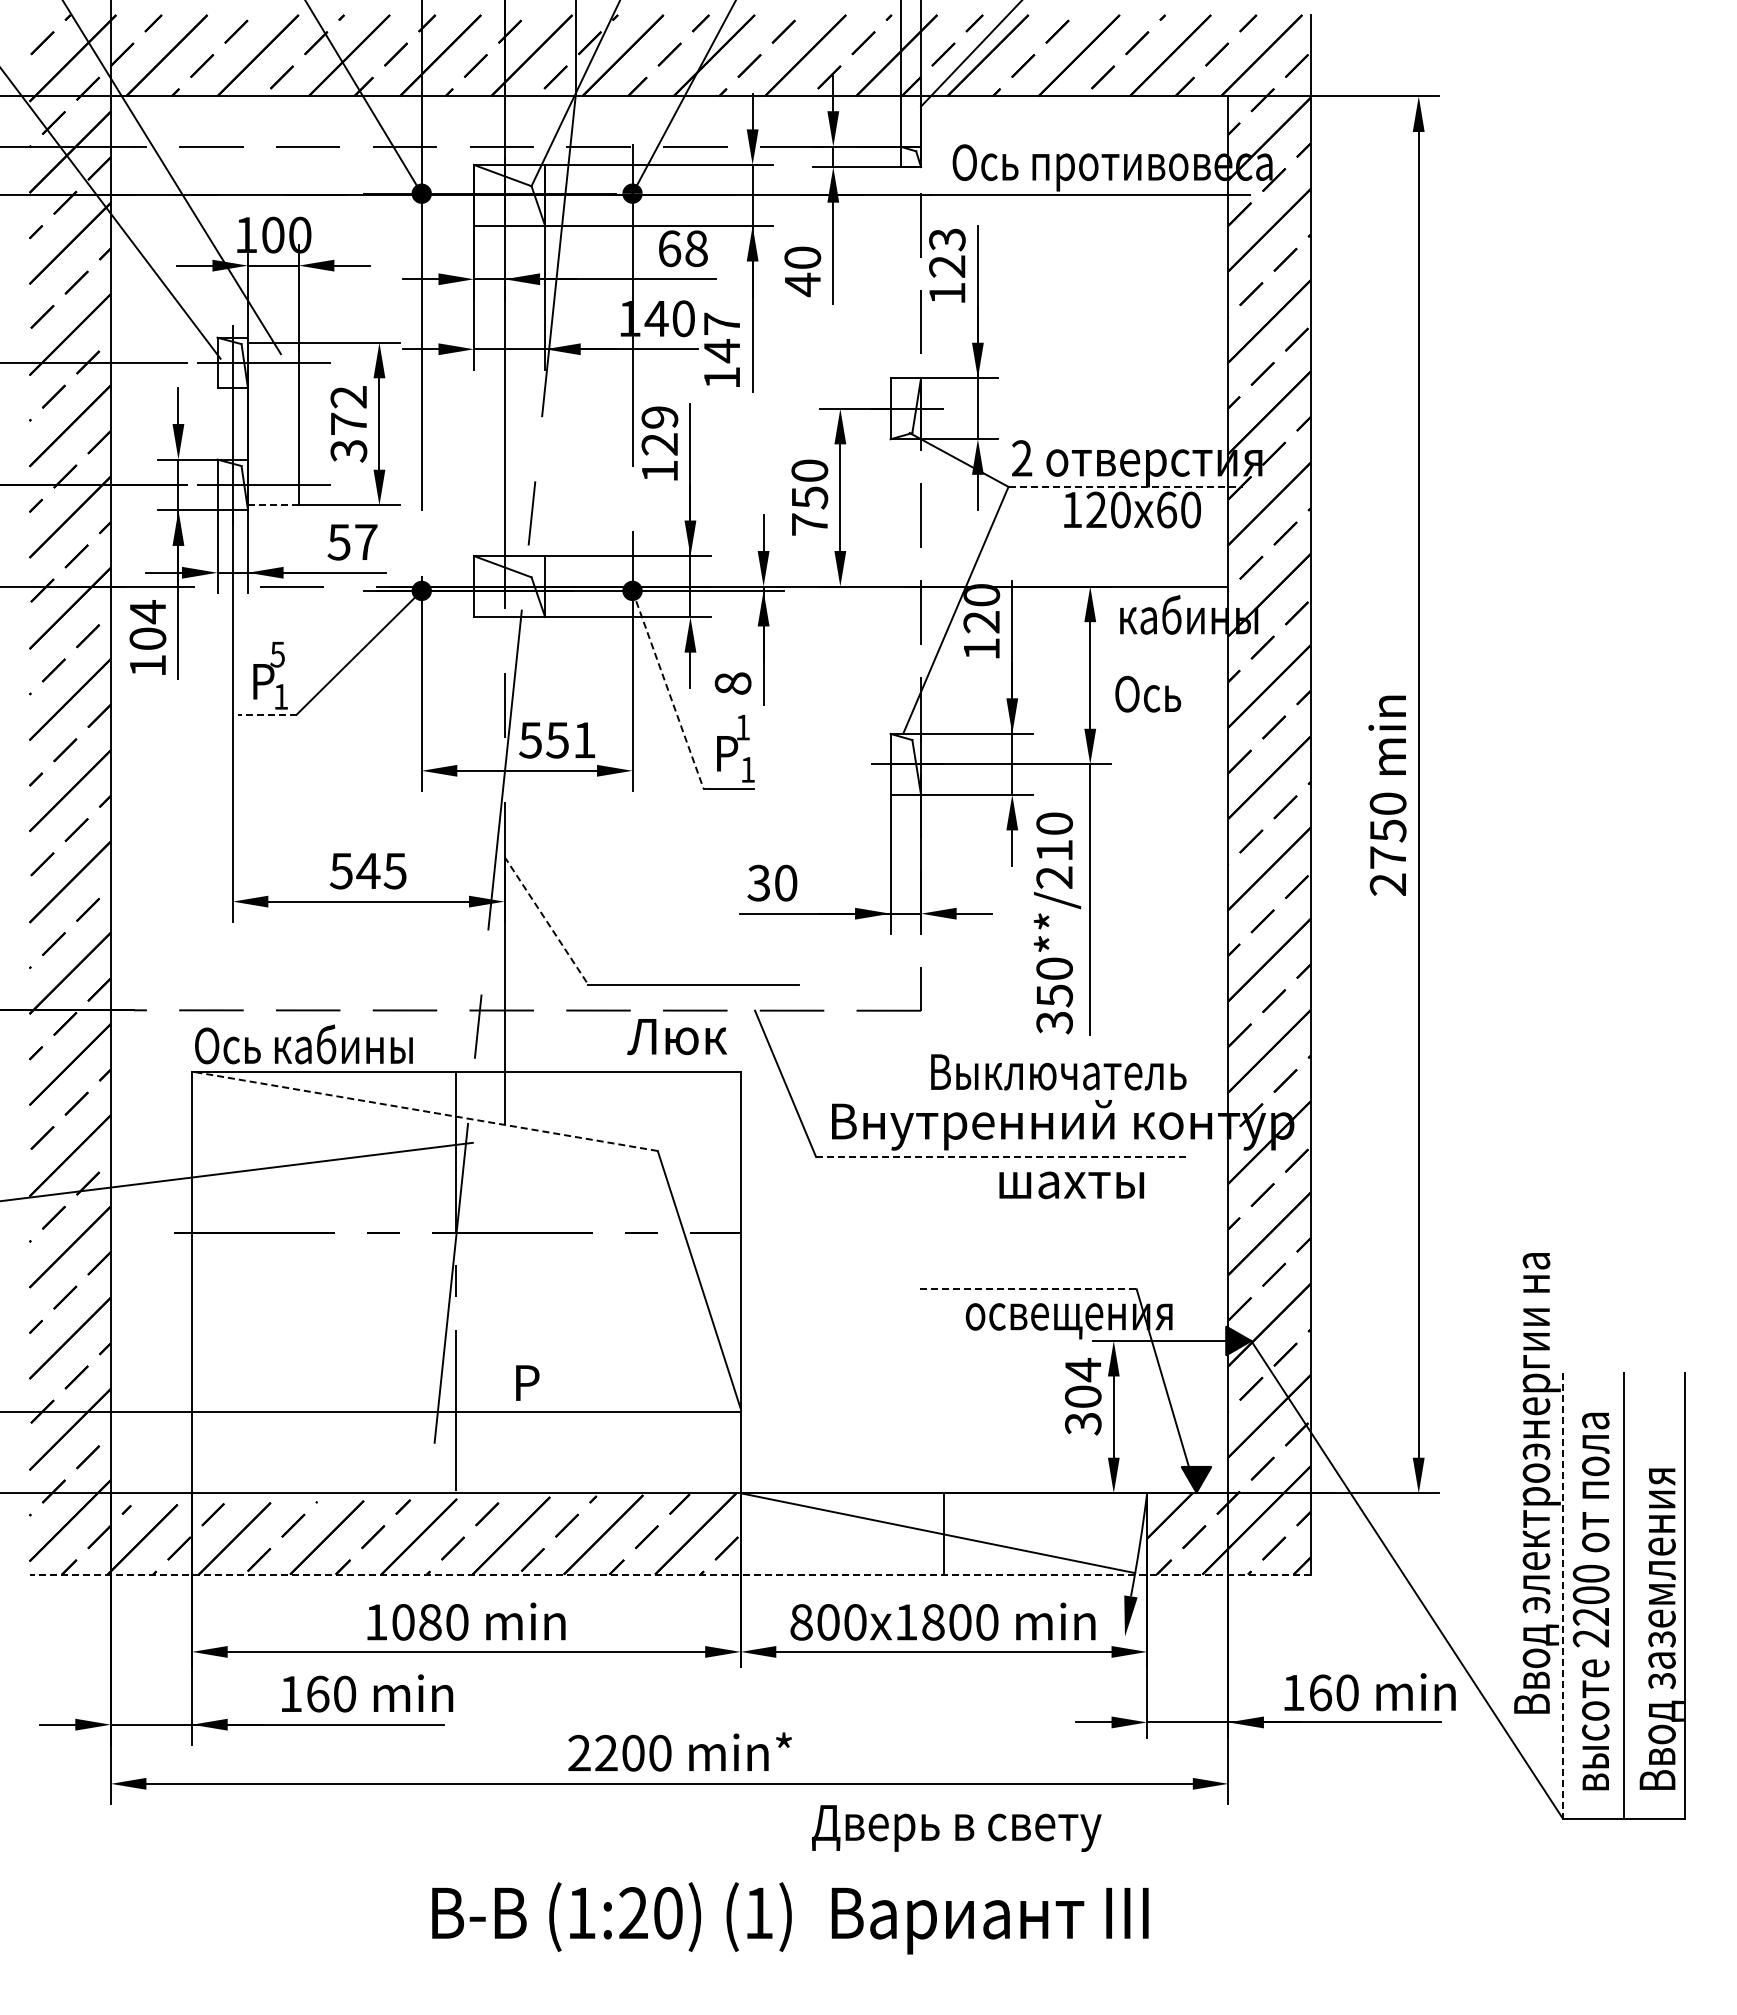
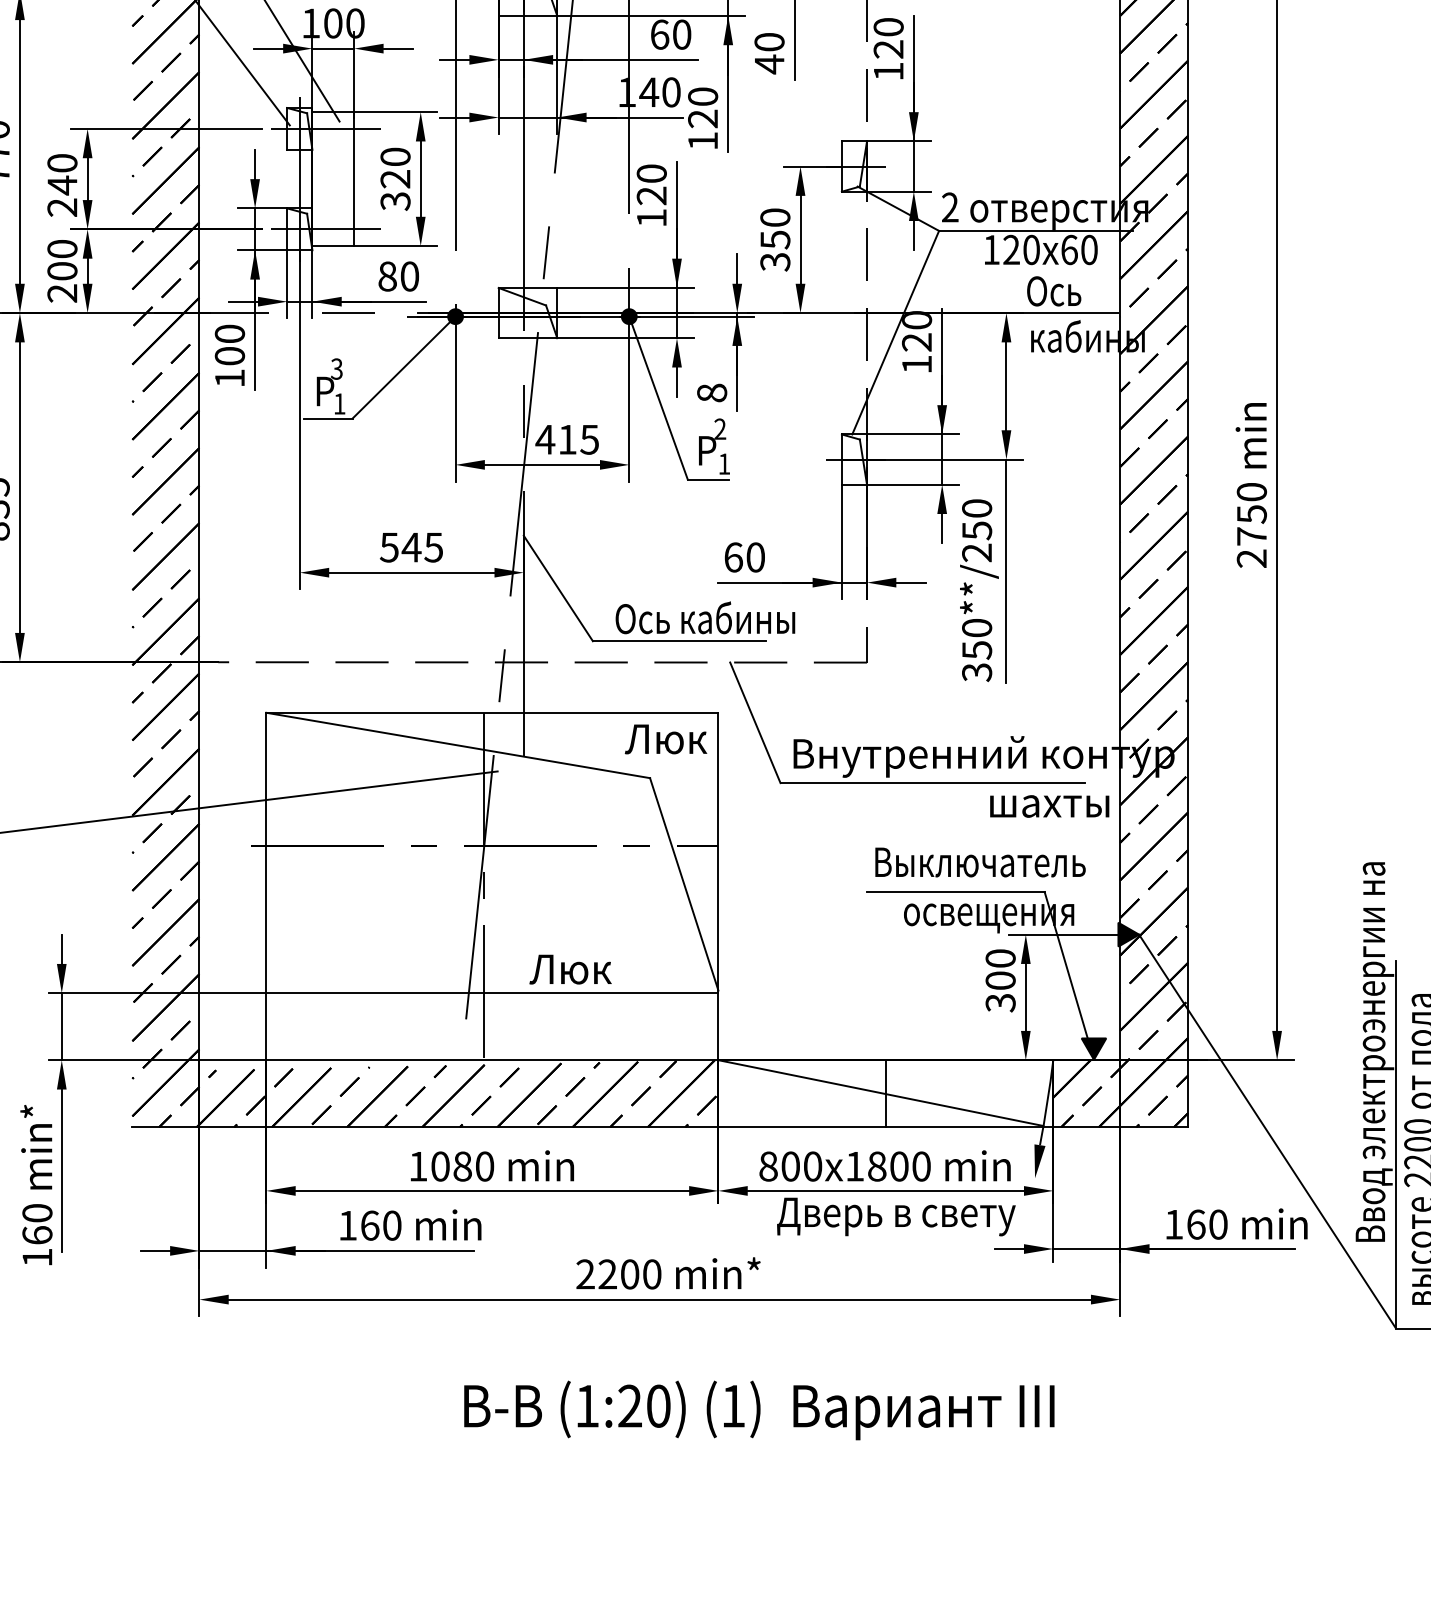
text: (947, 239) -> (888, 27), 123 -> 120
text: (696, 248) -> (681, 34), 68 -> 60
text: (721, 337) -> (702, 107), 147 -> 120
text: (348, 410) -> (395, 167), 372 -> 320
text: (659, 417) -> (651, 173), 129 -> 120
line: (1126, 486) -> (1036, 230), dashed -> solid
line: (272, 505) -> (332, 246), dashed -> solid
text: (809, 524) -> (775, 261), 750 -> 350
text: (352, 541) -> (398, 275), 57 -> 80
text: (147, 612) -> (229, 334), 104 -> 100
text: (277, 654) -> (336, 369), 5 -> 3
line: (668, 690) -> (658, 398), dashed -> solid
text: (1148, 693) -> (1054, 290), moved
line: (266, 714) -> (327, 418), dashed -> solid
text: (742, 726) -> (719, 428), 1 -> 2
text: (556, 740) -> (566, 439), 551 -> 415
text: (1054, 850) -> (976, 530), 350**/210 -> 350**/250
text: (758, 882) -> (733, 556), 30 -> 60
line: (546, 921) -> (558, 589), dashed -> solid
text: (677, 1037) -> (666, 739), moved
text: (303, 1044) -> (705, 617), moved
text: (1058, 1072) -> (980, 862), moved
line: (424, 1111) -> (457, 745), dashed -> solid
line: (1000, 1156) -> (932, 782), dashed -> solid
text: (1071, 1185) -> (1049, 806), moved
line: (1029, 1289) -> (956, 892), dashed -> solid
text: (1083, 1370) -> (1000, 959), 304 -> 300
text: (561, 1383) -> (570, 969), P -> Люк
line: (670, 1574) -> (660, 1127), dashed -> solid
line: (1562, 1595) -> (1395, 1144), dashed -> solid
text: (956, 1828) -> (896, 1216), moved

